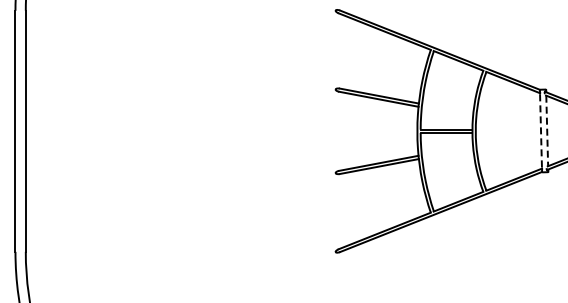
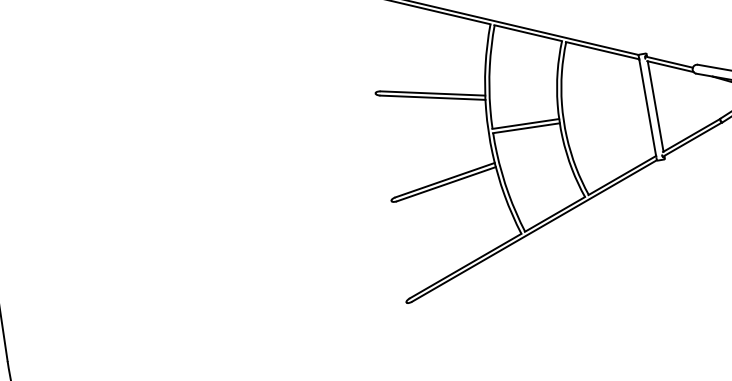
line: (541, 131) -> (648, 108), dashed -> solid
line: (547, 131) -> (656, 107), dashed -> solid

